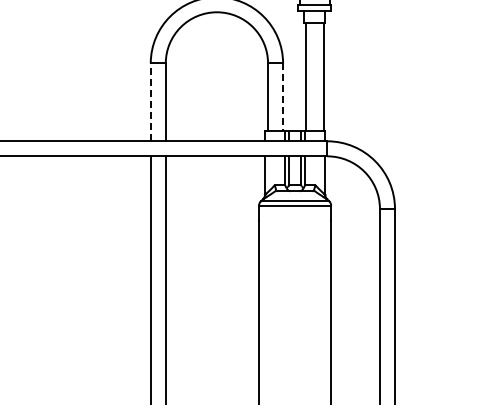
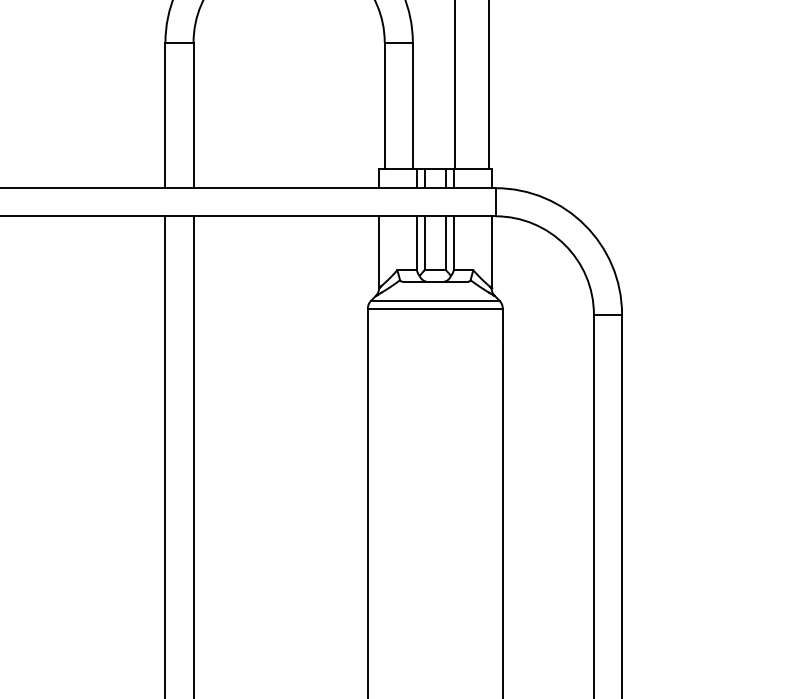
line: (283, 97) -> (413, 106), dashed -> solid
line: (150, 102) -> (164, 115), dashed -> solid

